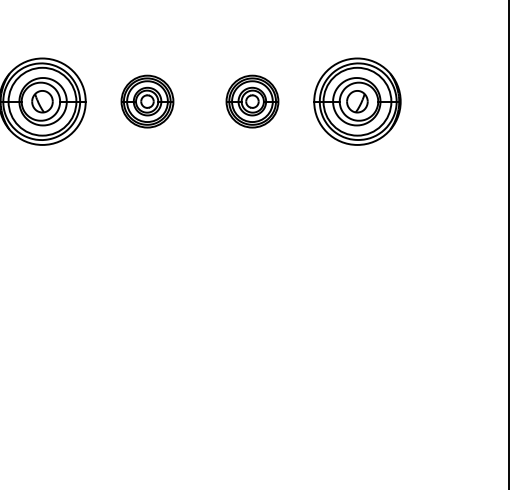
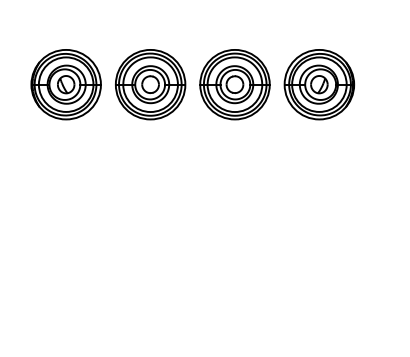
part: (147, 101) -> (150, 84), size x1.67
part: (252, 101) -> (235, 84), size x1.67

